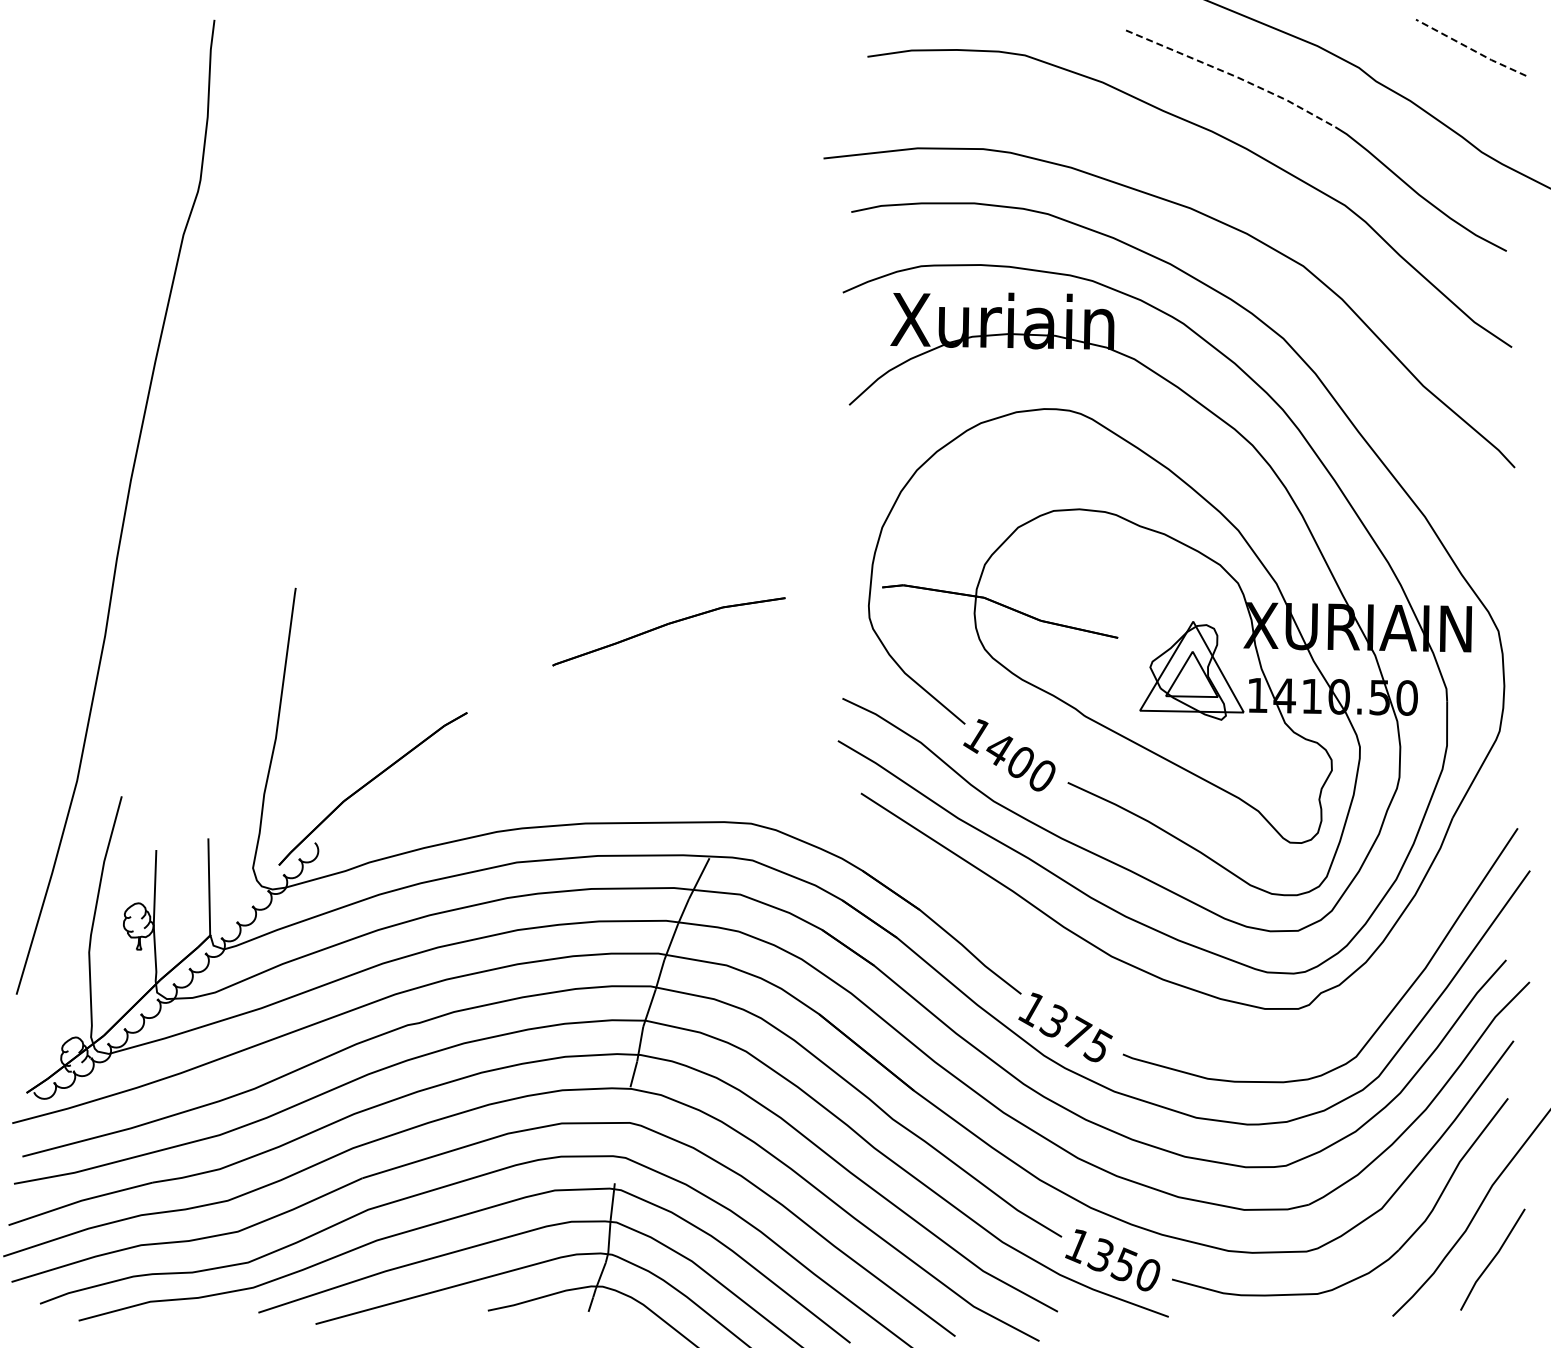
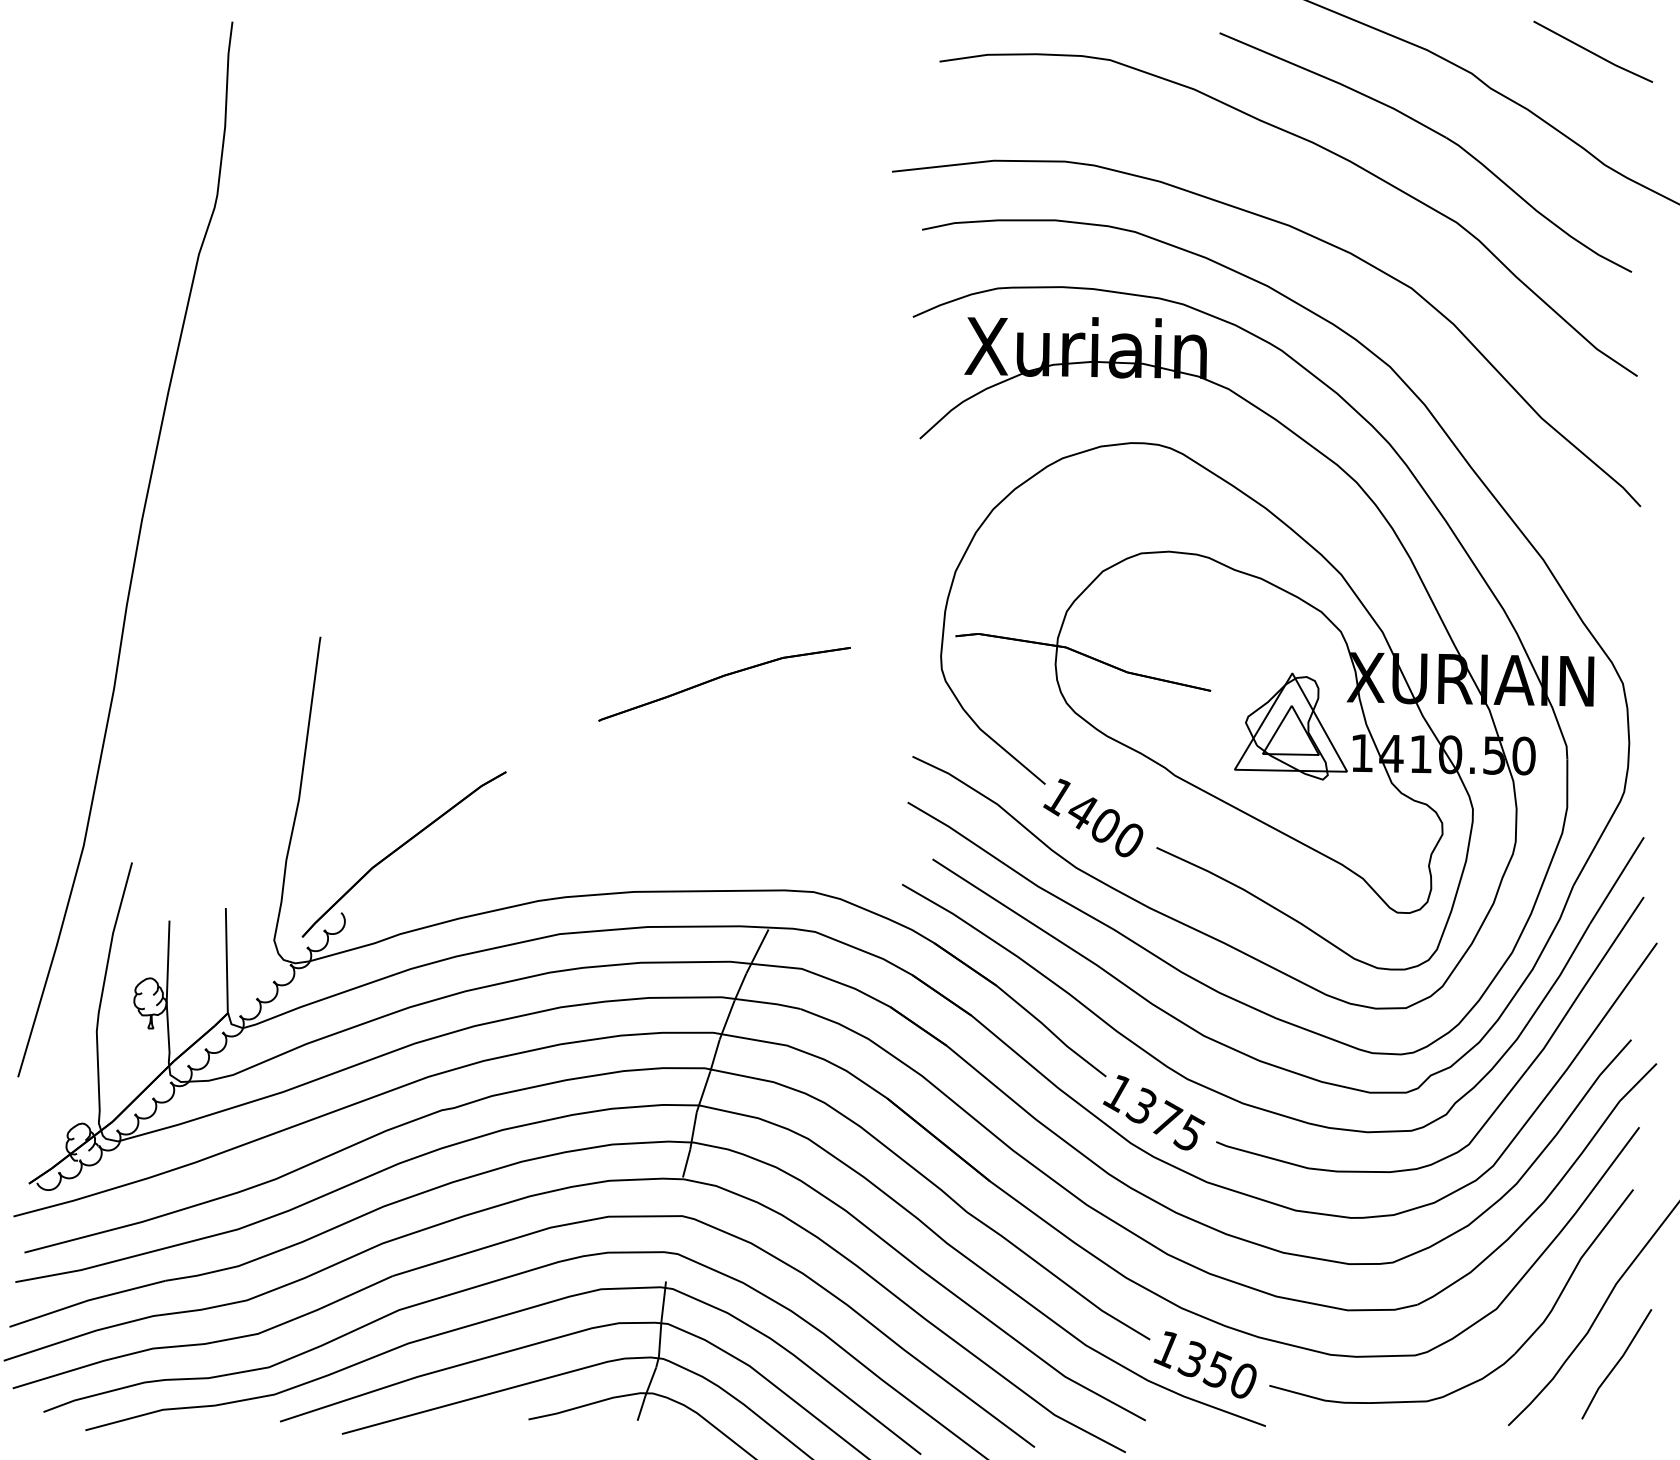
line: (1471, 49) -> (1593, 53), dashed -> solid
line: (1233, 75) -> (1335, 81), dashed -> solid
part: (1131, 1010) -> (1225, 1094), added

